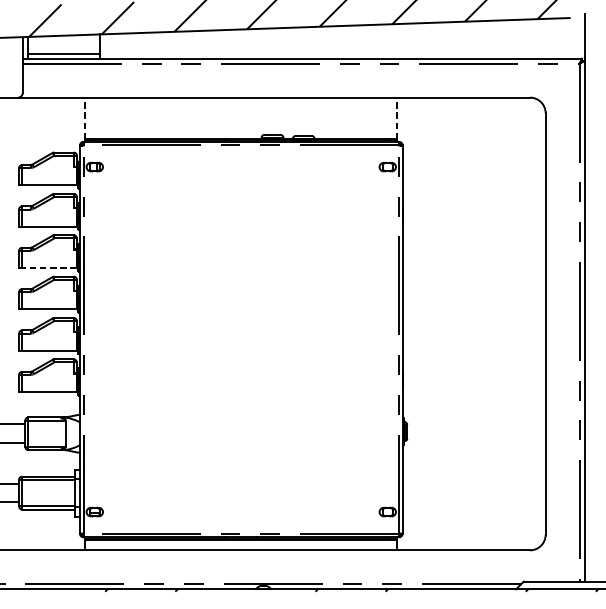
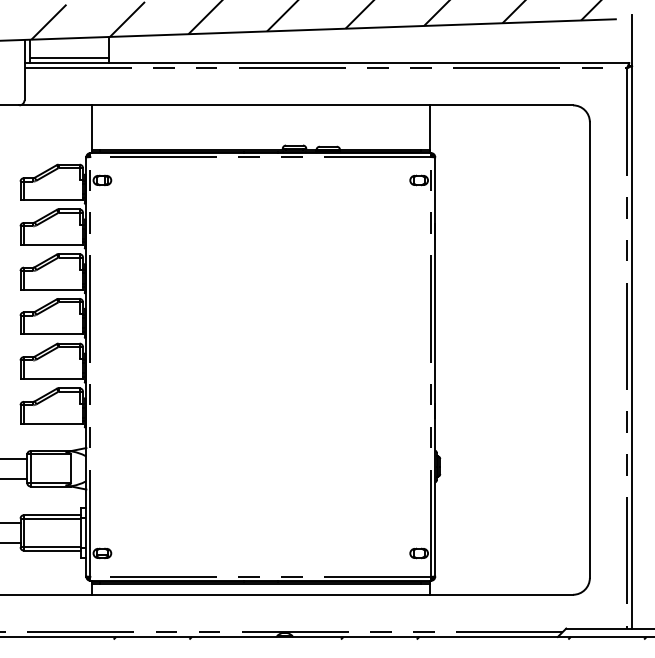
line: (85, 118) -> (92, 127), dashed -> solid
line: (397, 118) -> (429, 127), dashed -> solid
line: (49, 267) -> (53, 289), dashed -> solid

